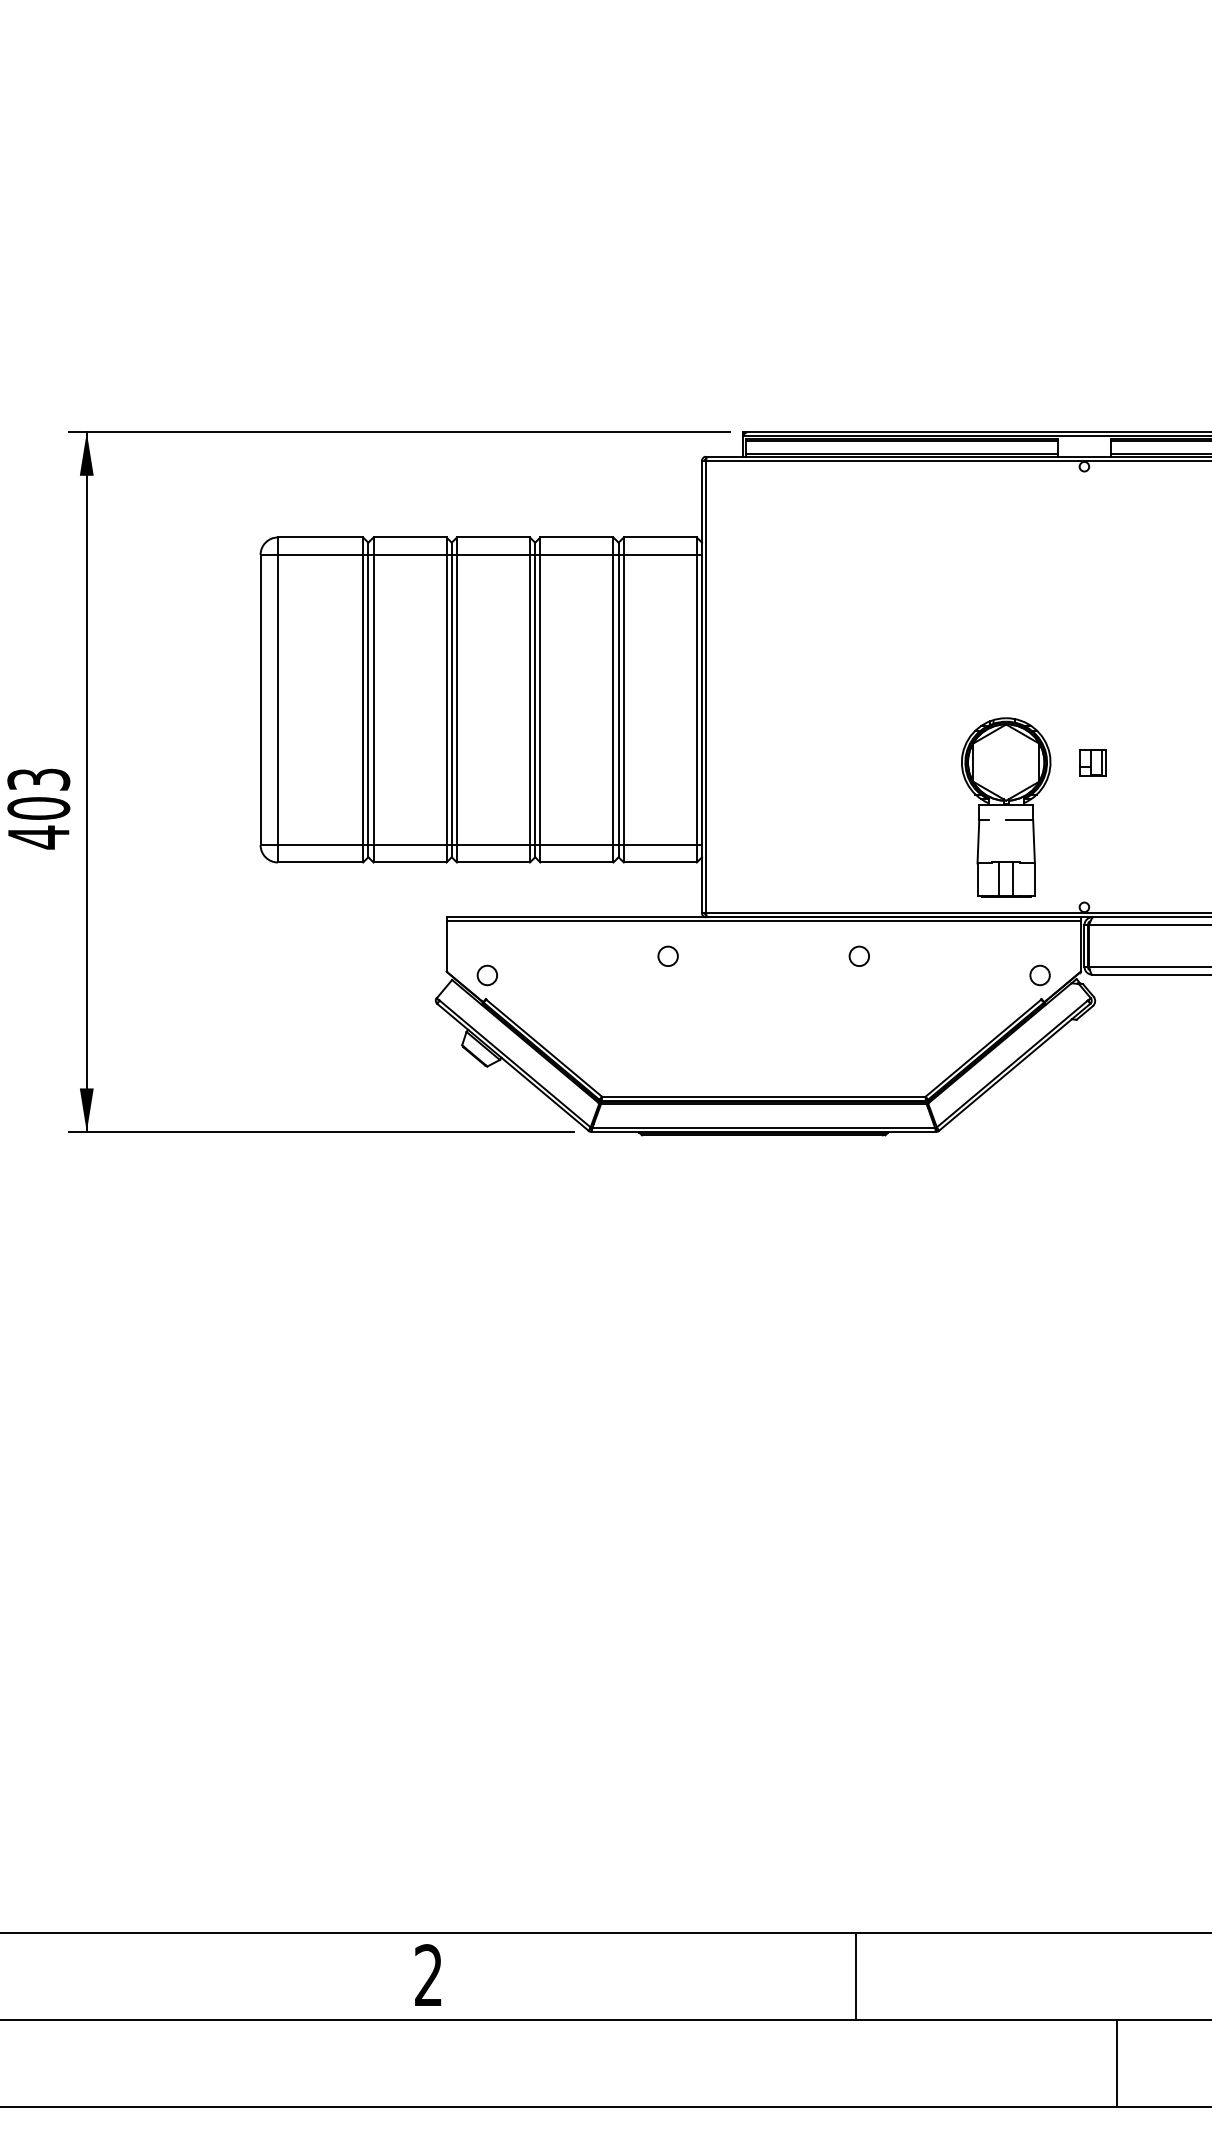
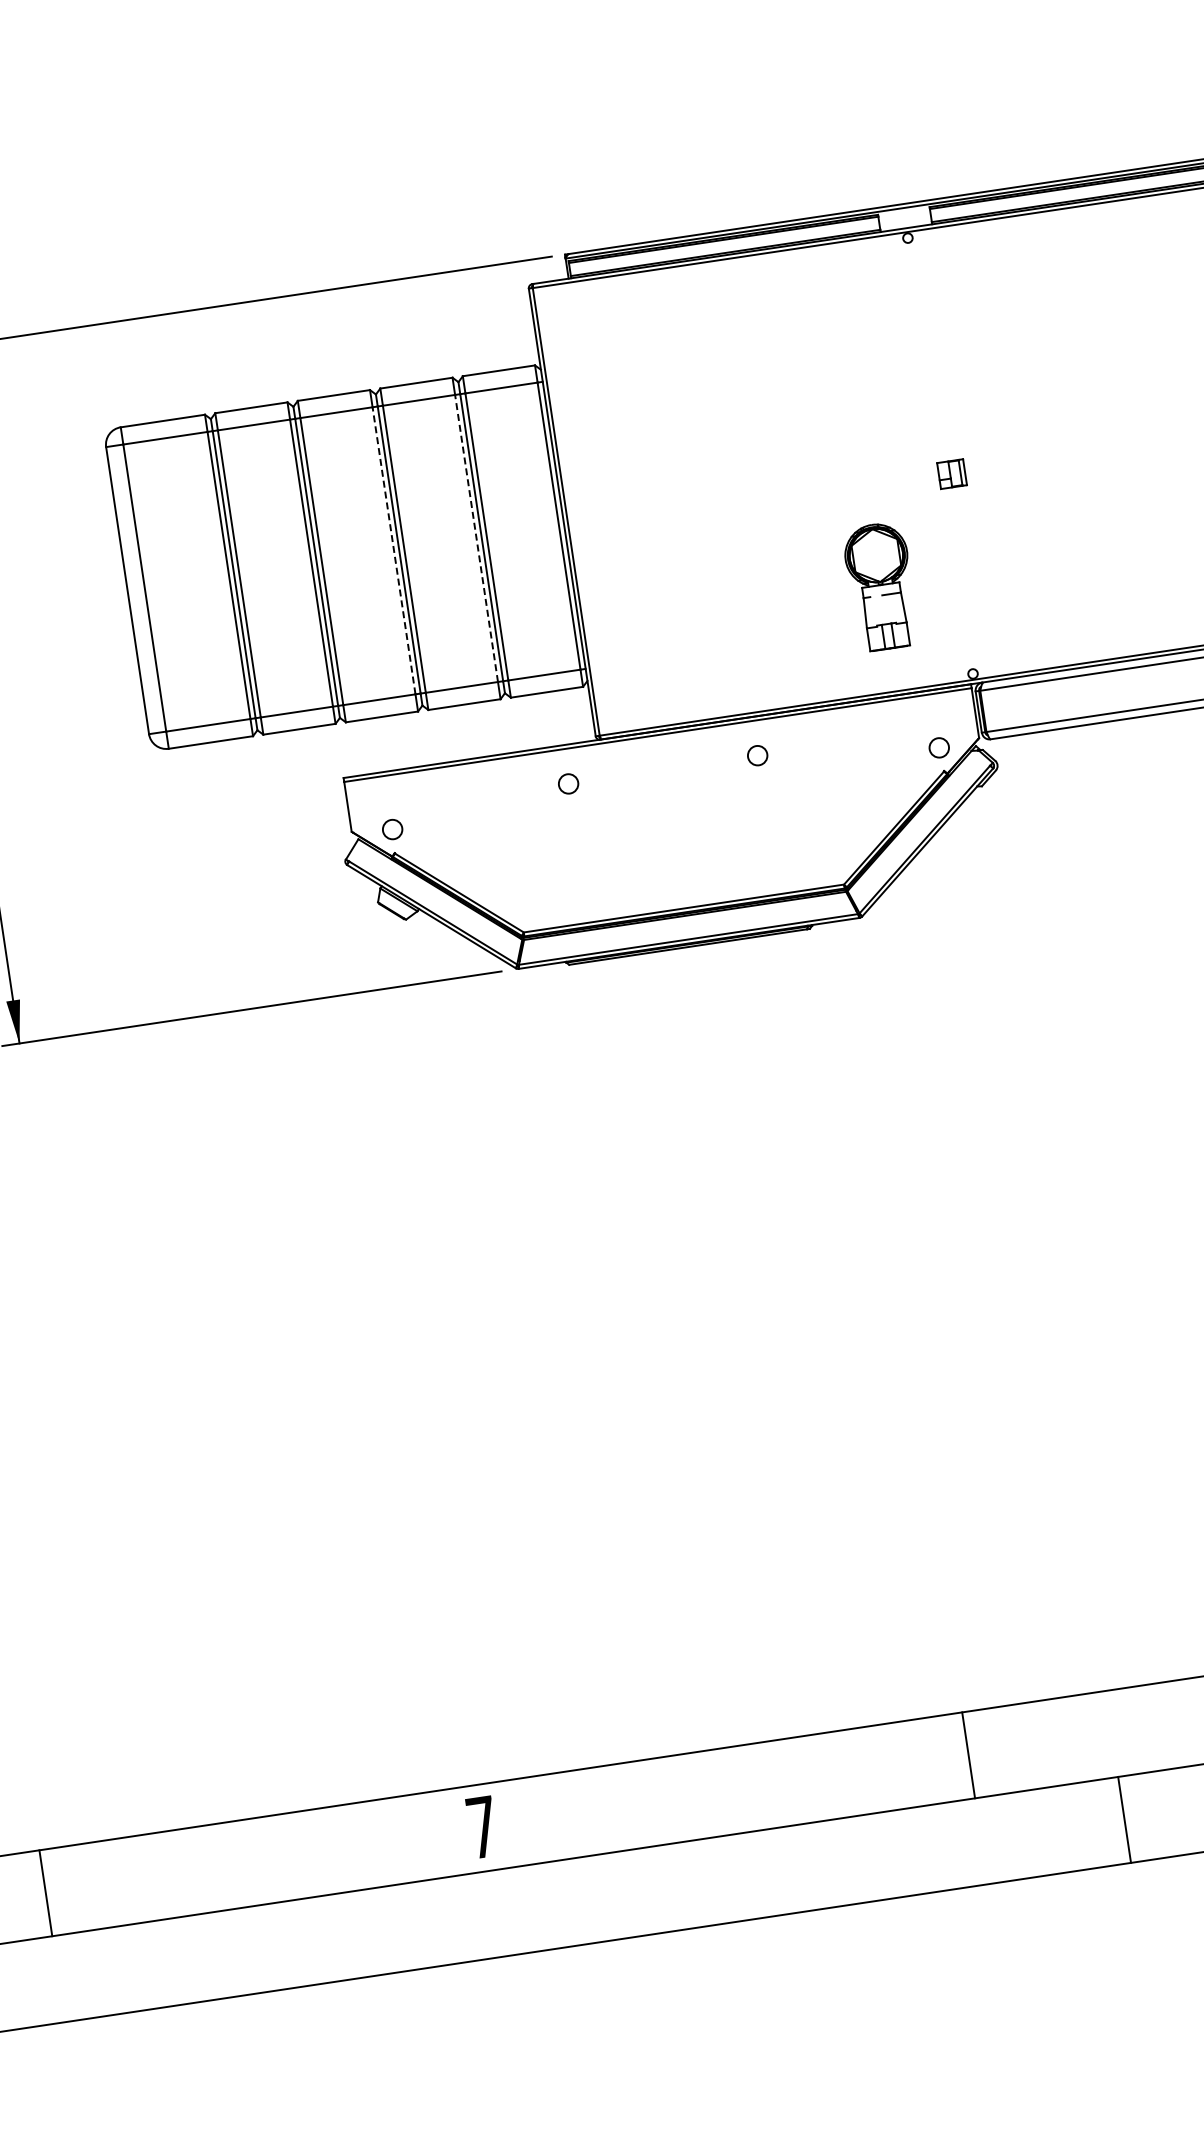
line: (529, 699) -> (393, 550), solid -> dashed
line: (613, 699) -> (476, 537), solid -> dashed
part: (1092, 762) -> (951, 474), moved
part: (1006, 807) -> (881, 586), size x0.7
text: (428, 1974) -> (482, 1826), 2 -> 7
line: (856, 1975) -> (968, 1754), moved
line: (1116, 2062) -> (1124, 1819), moved

